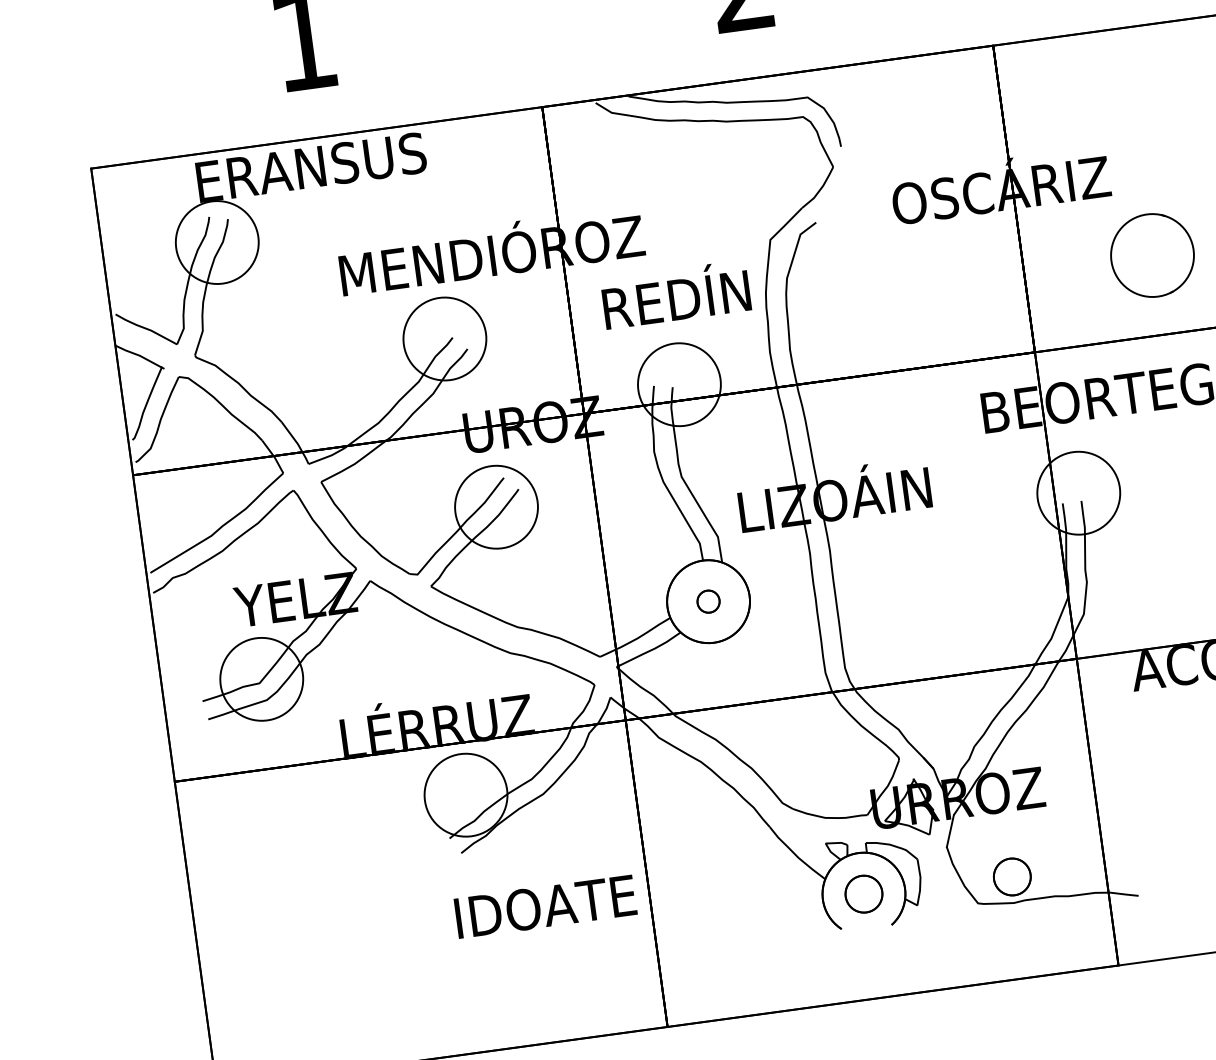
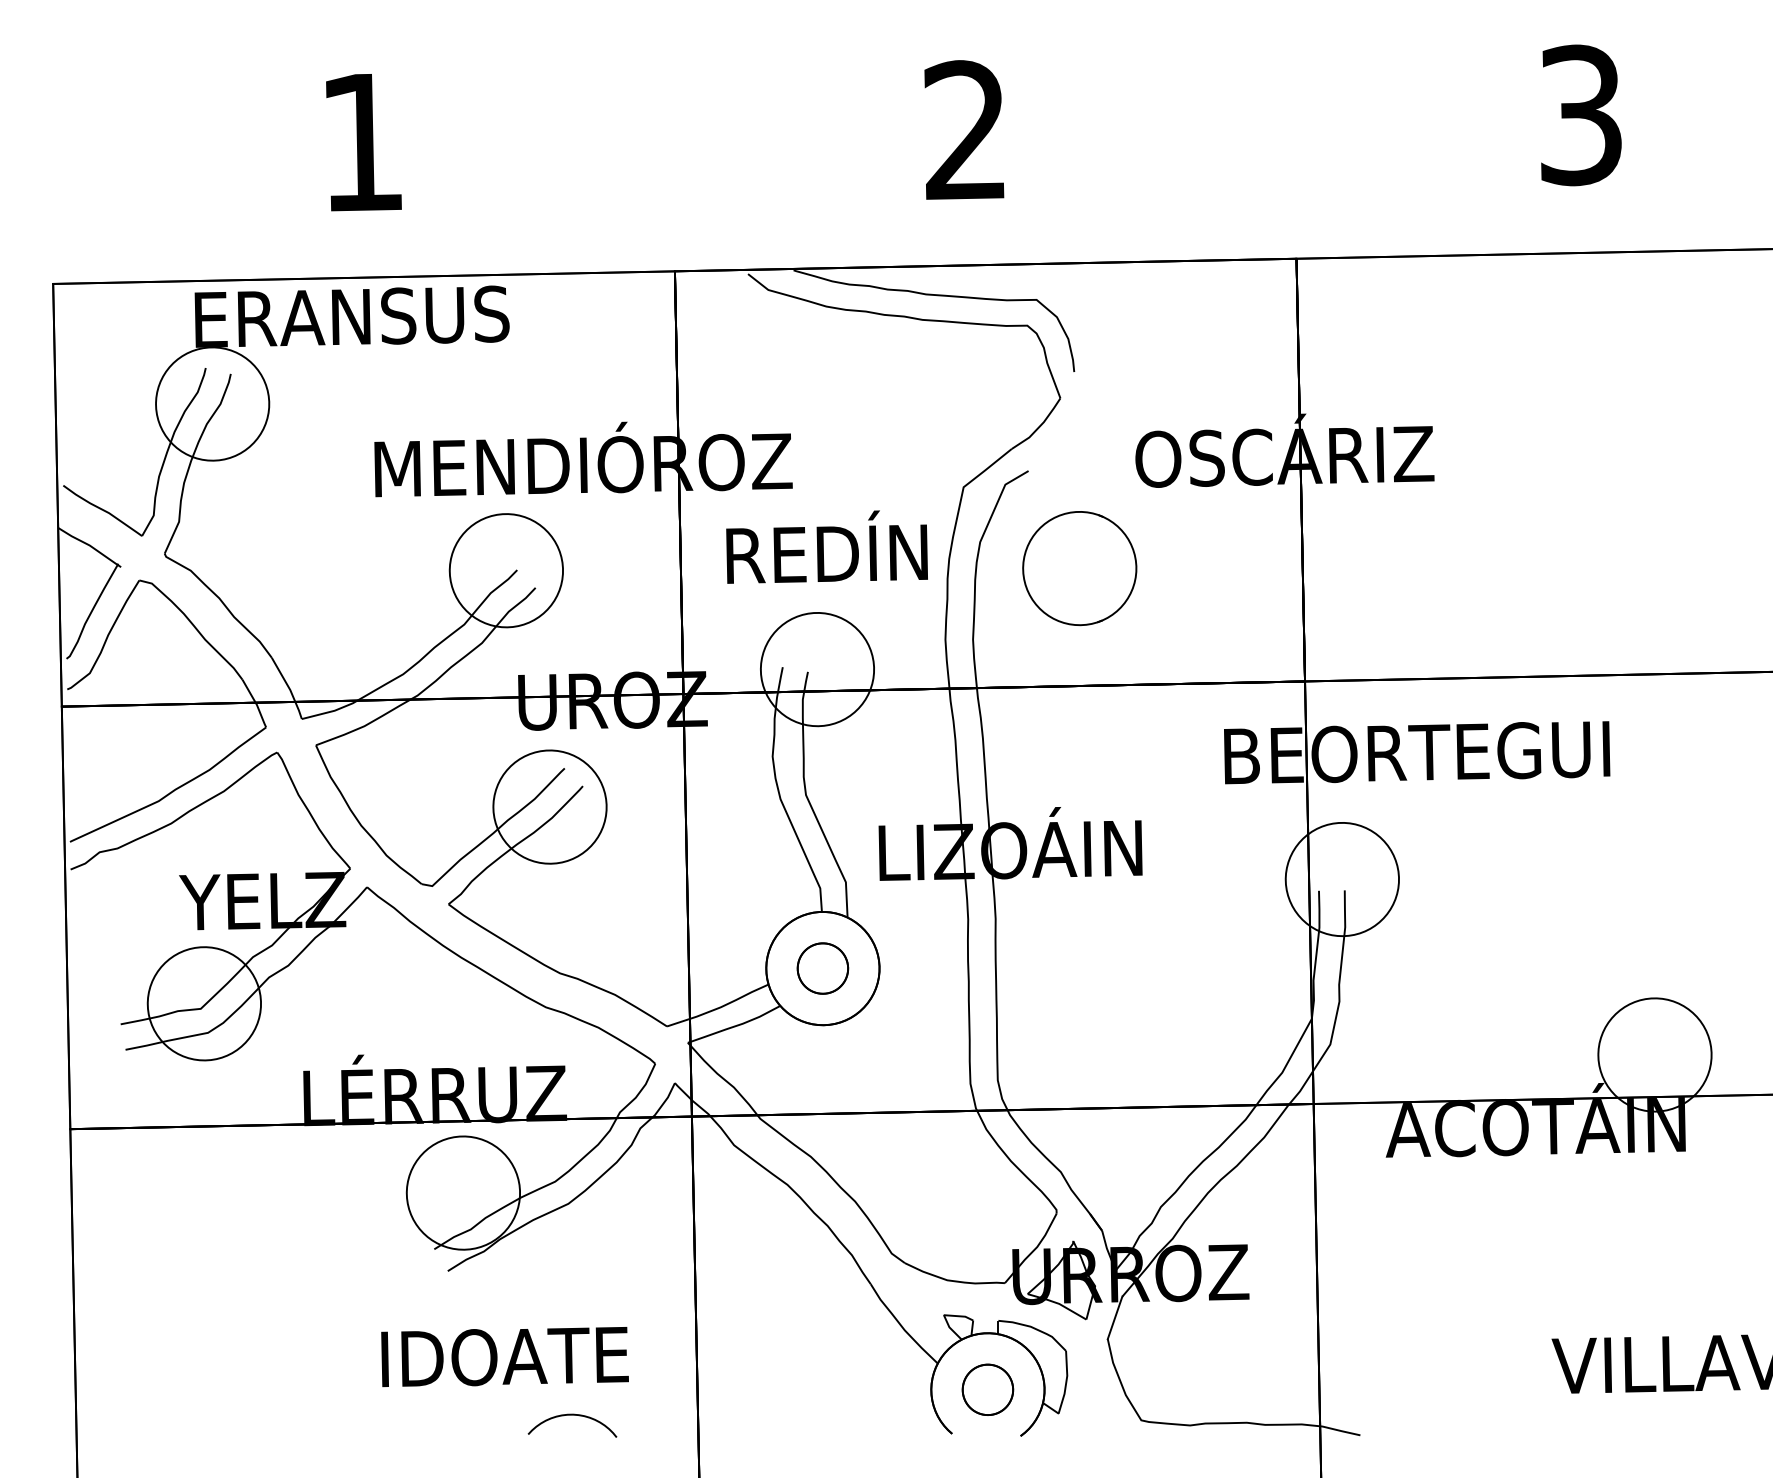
part: (1152, 255) -> (1079, 568), moved
part: (708, 601) -> (822, 968), size x1.67
part: (1011, 876) -> (1191, 1389), removed
text: (545, 907) -> (504, 1357), moved
curve: (564, 947) -> (572, 1415), added

